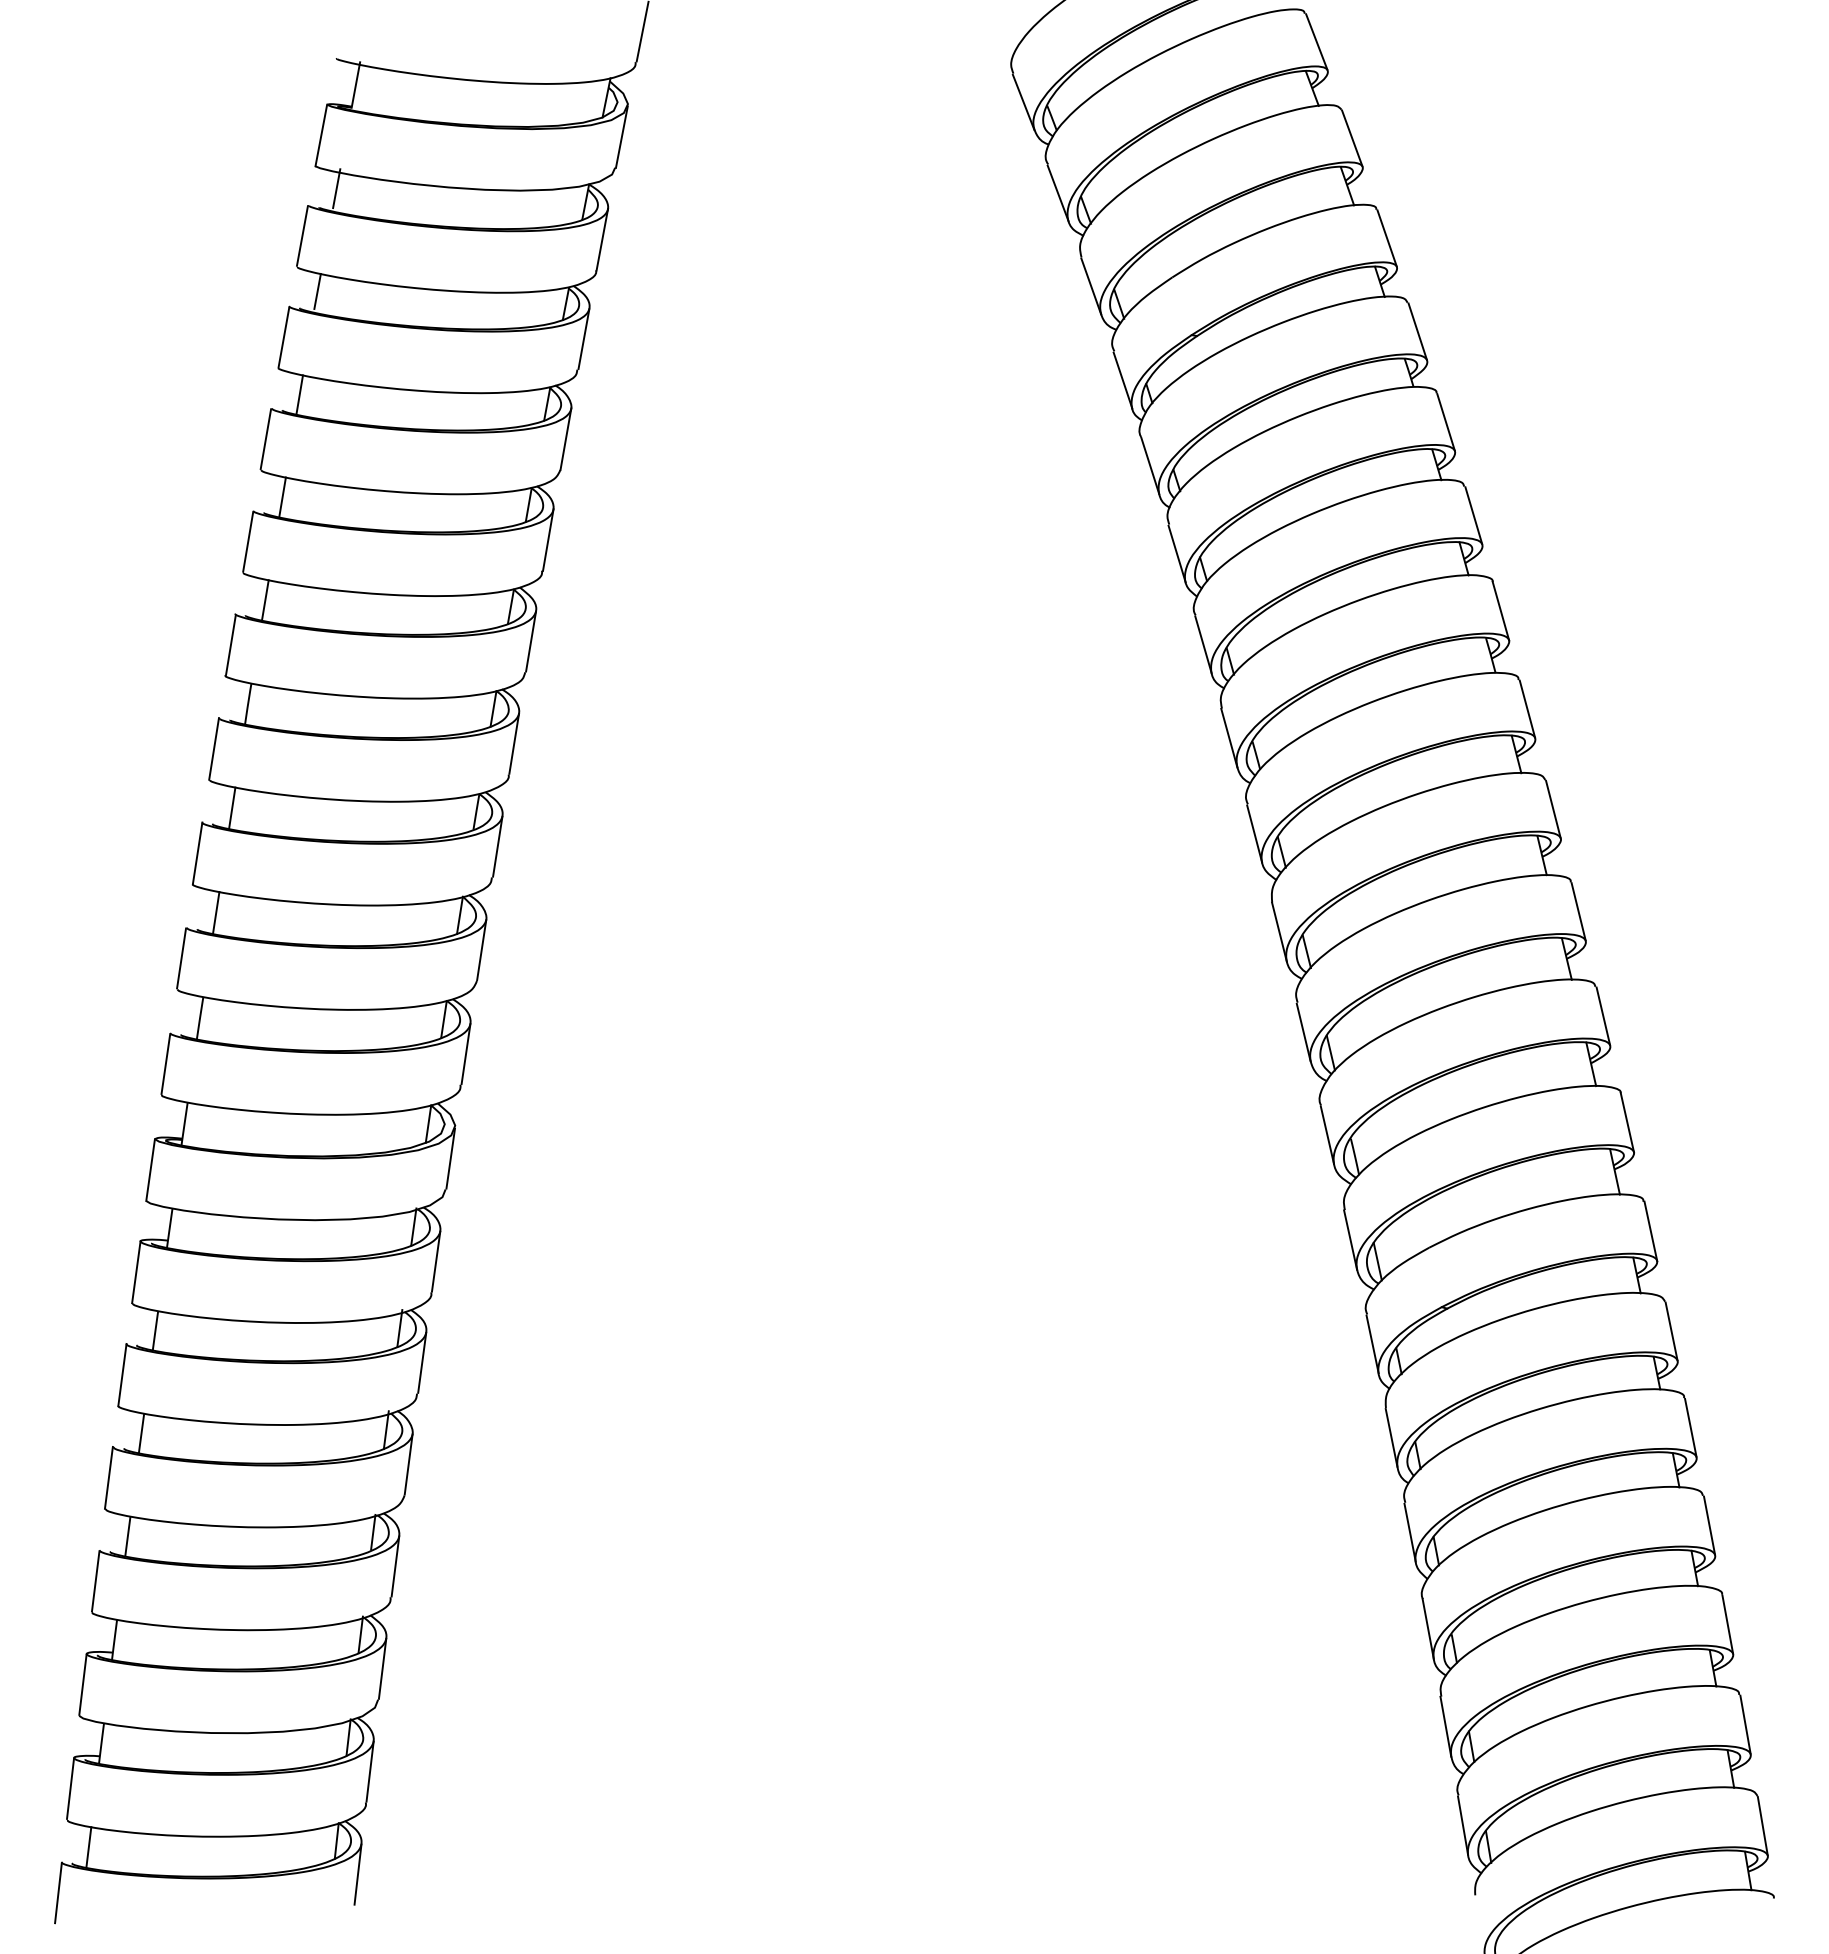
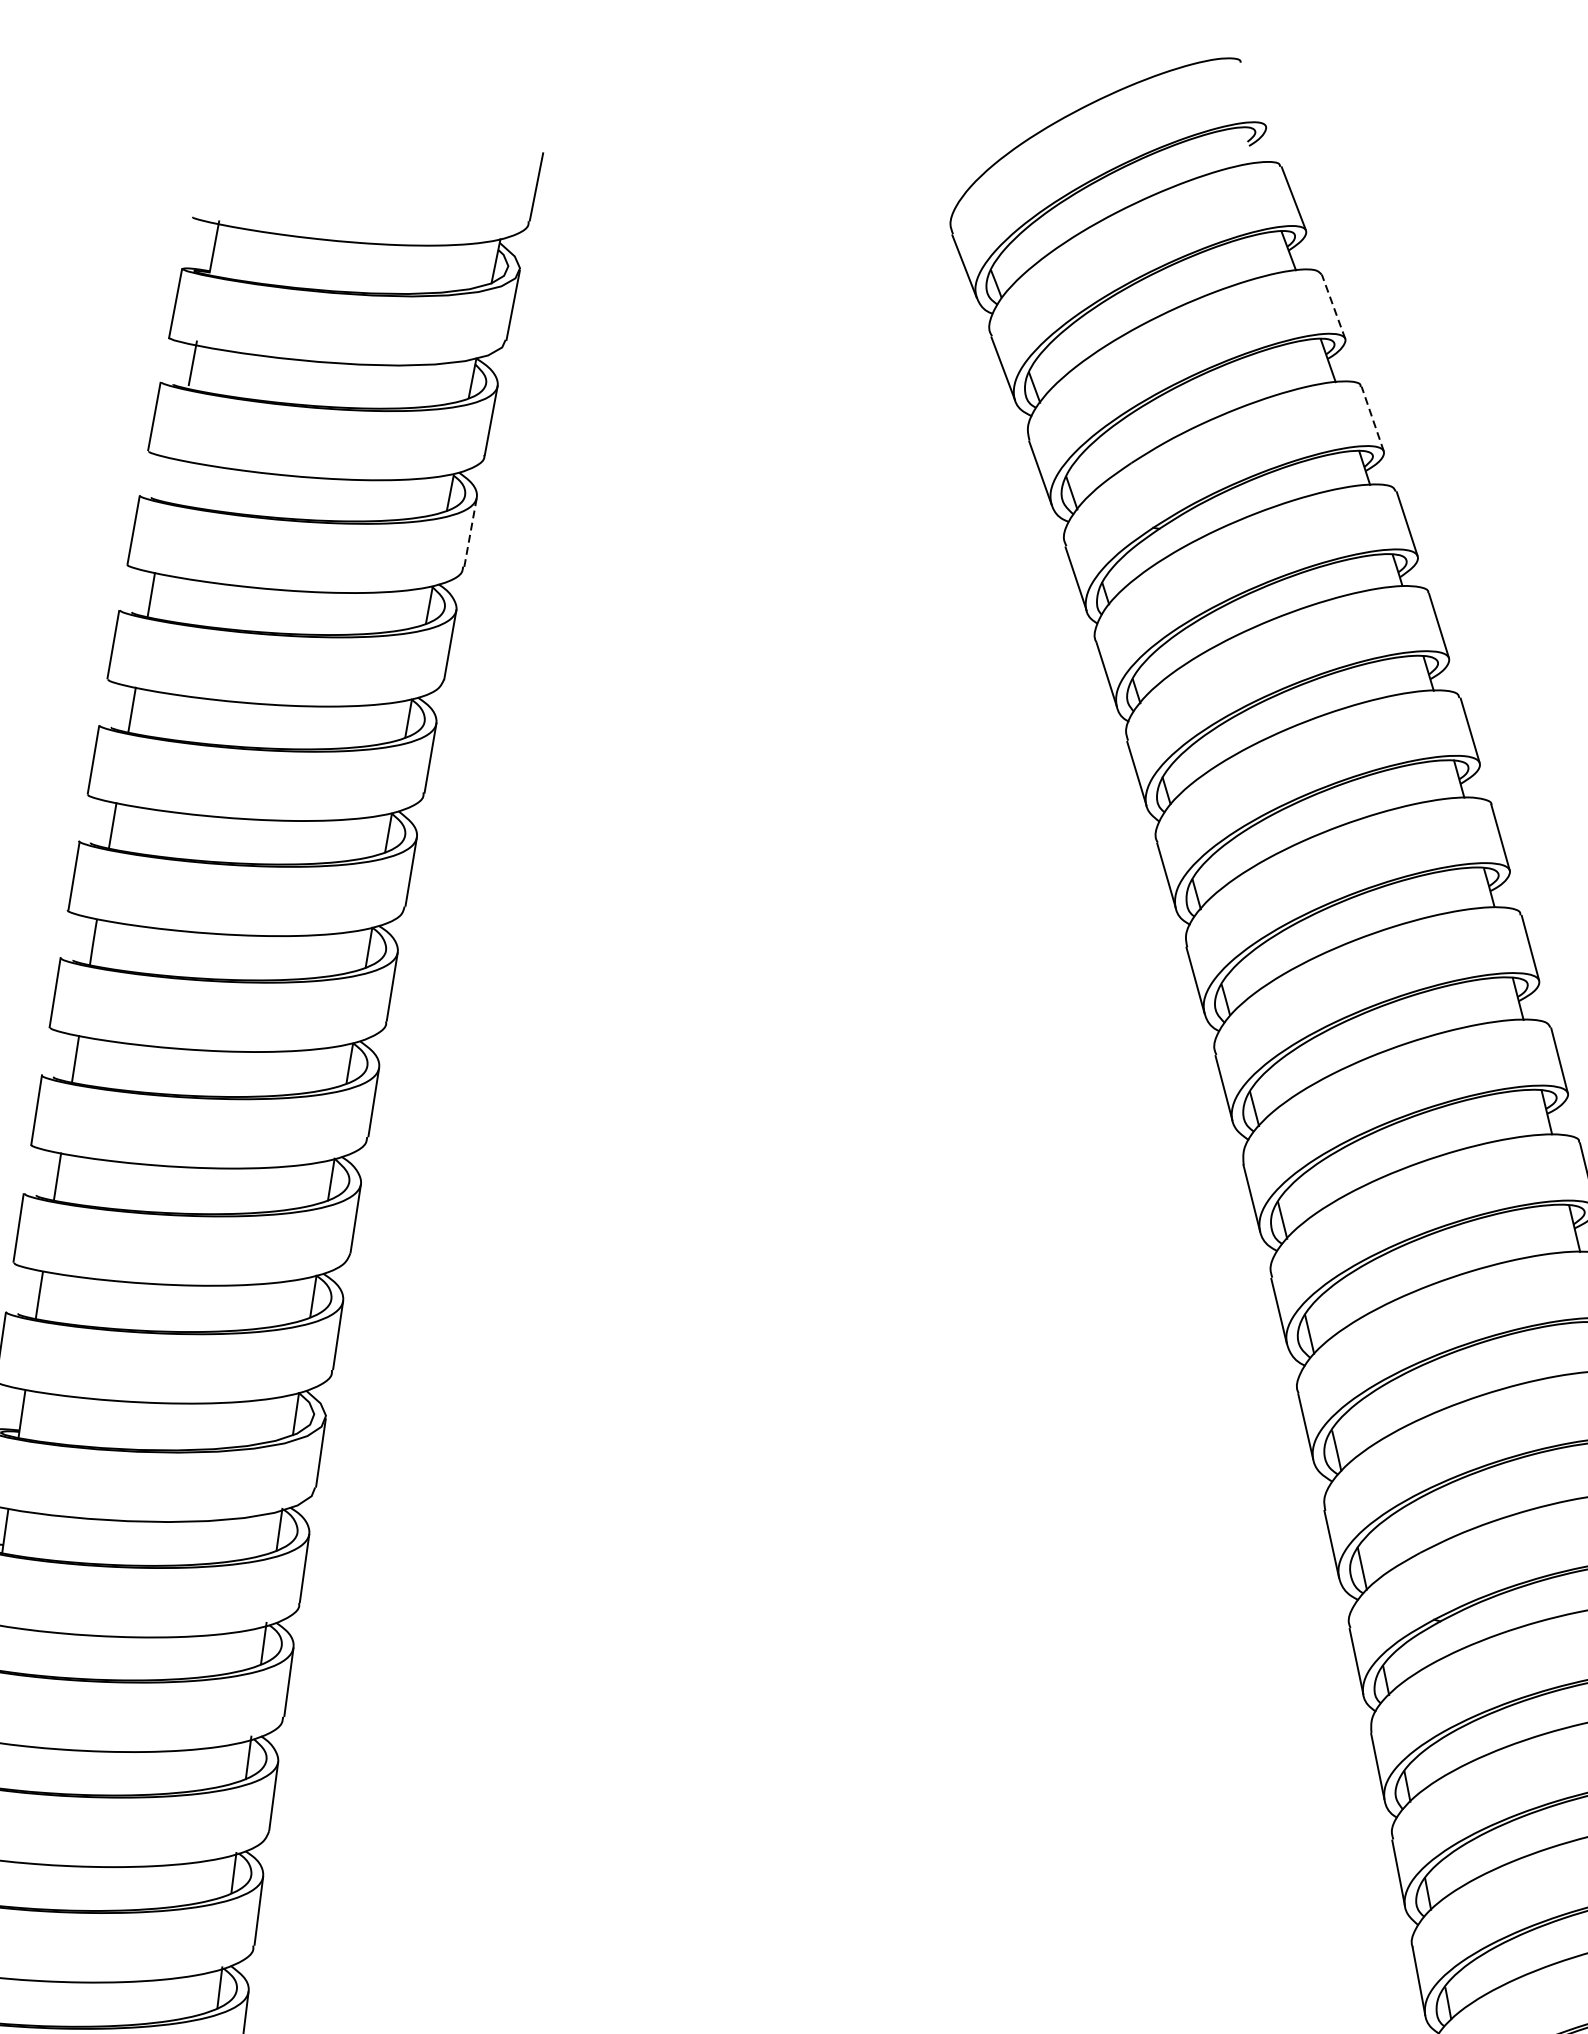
line: (1352, 138) -> (1333, 306), solid -> dashed
line: (1387, 238) -> (1373, 419), solid -> dashed
line: (317, 291) -> (171, 478), removed
line: (583, 339) -> (470, 532), solid -> dashed

